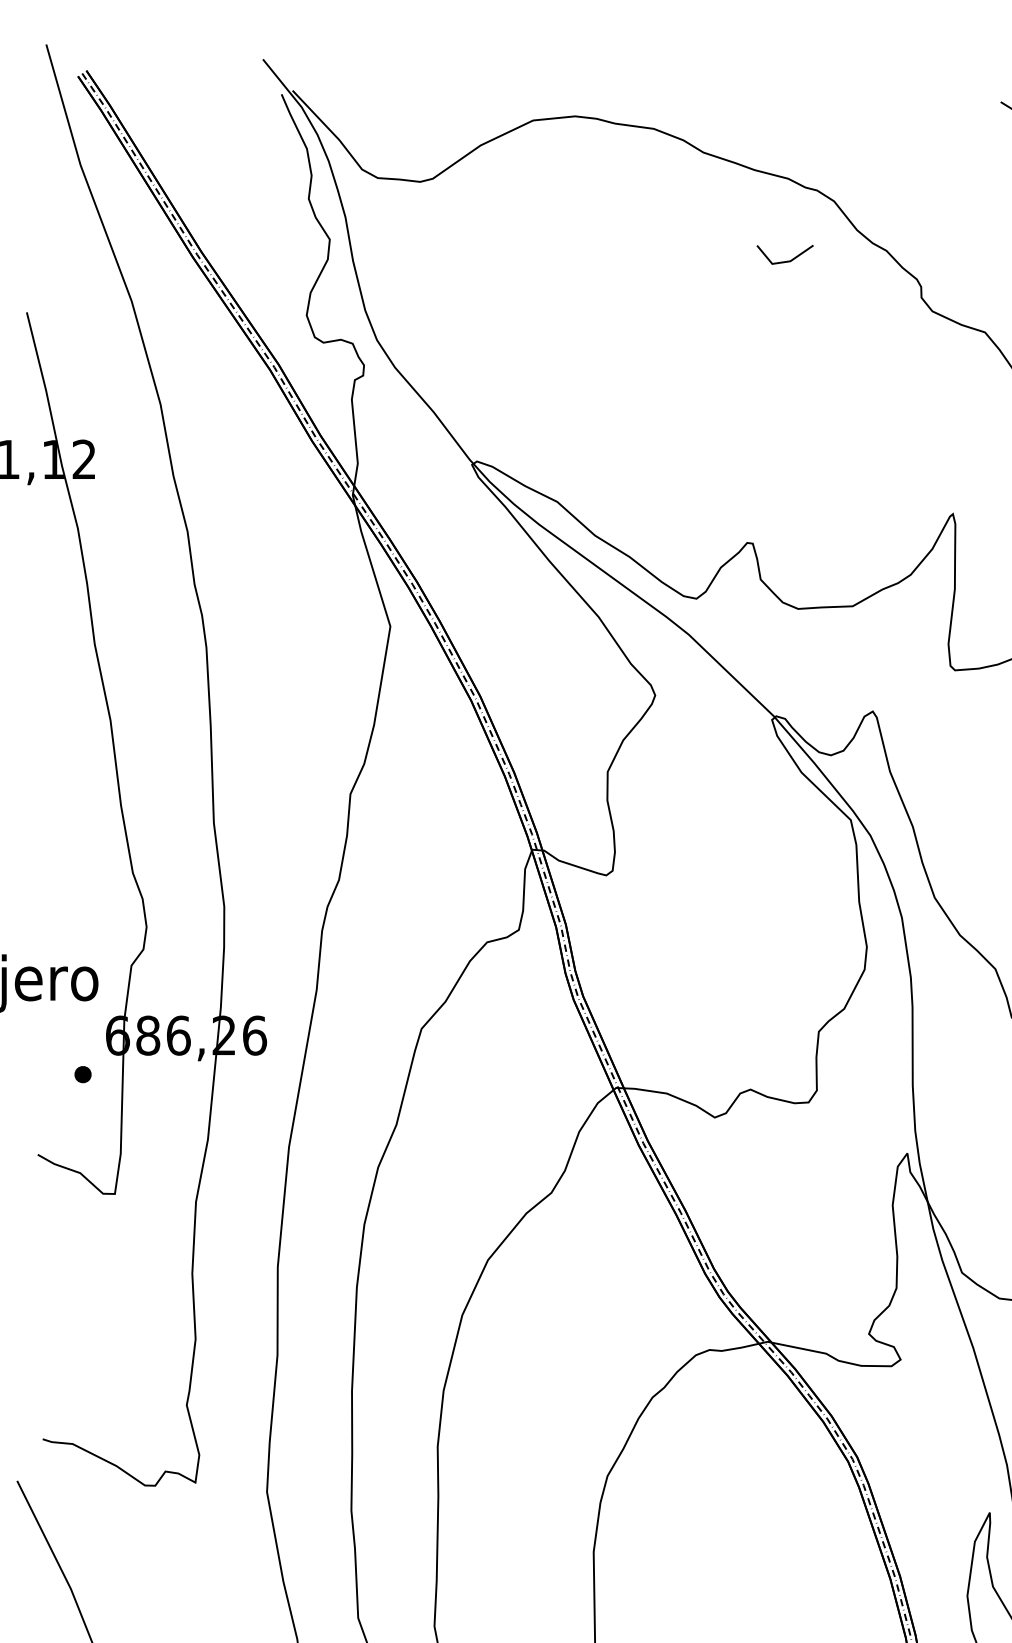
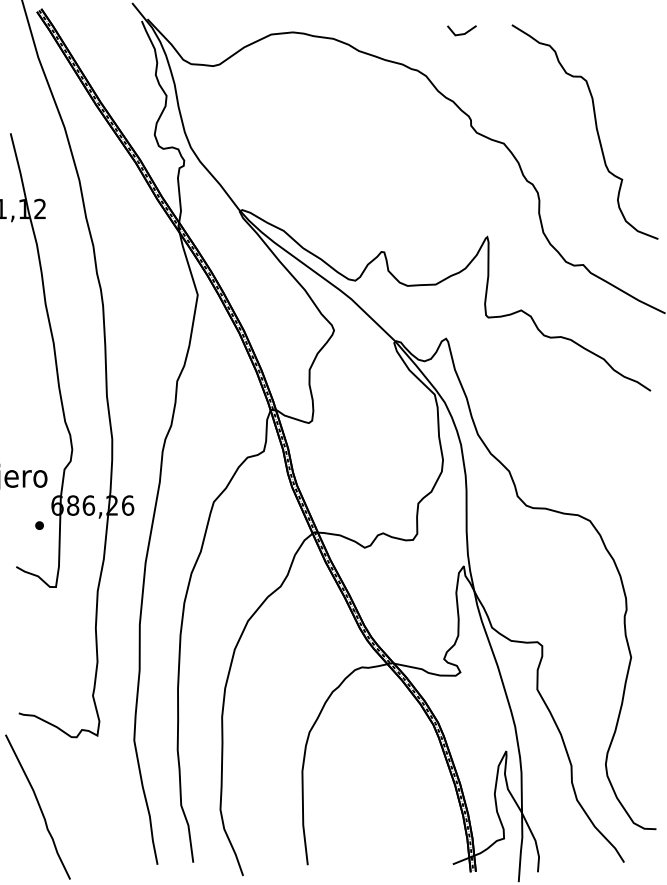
line: (784, 260) -> (461, 33), moved

